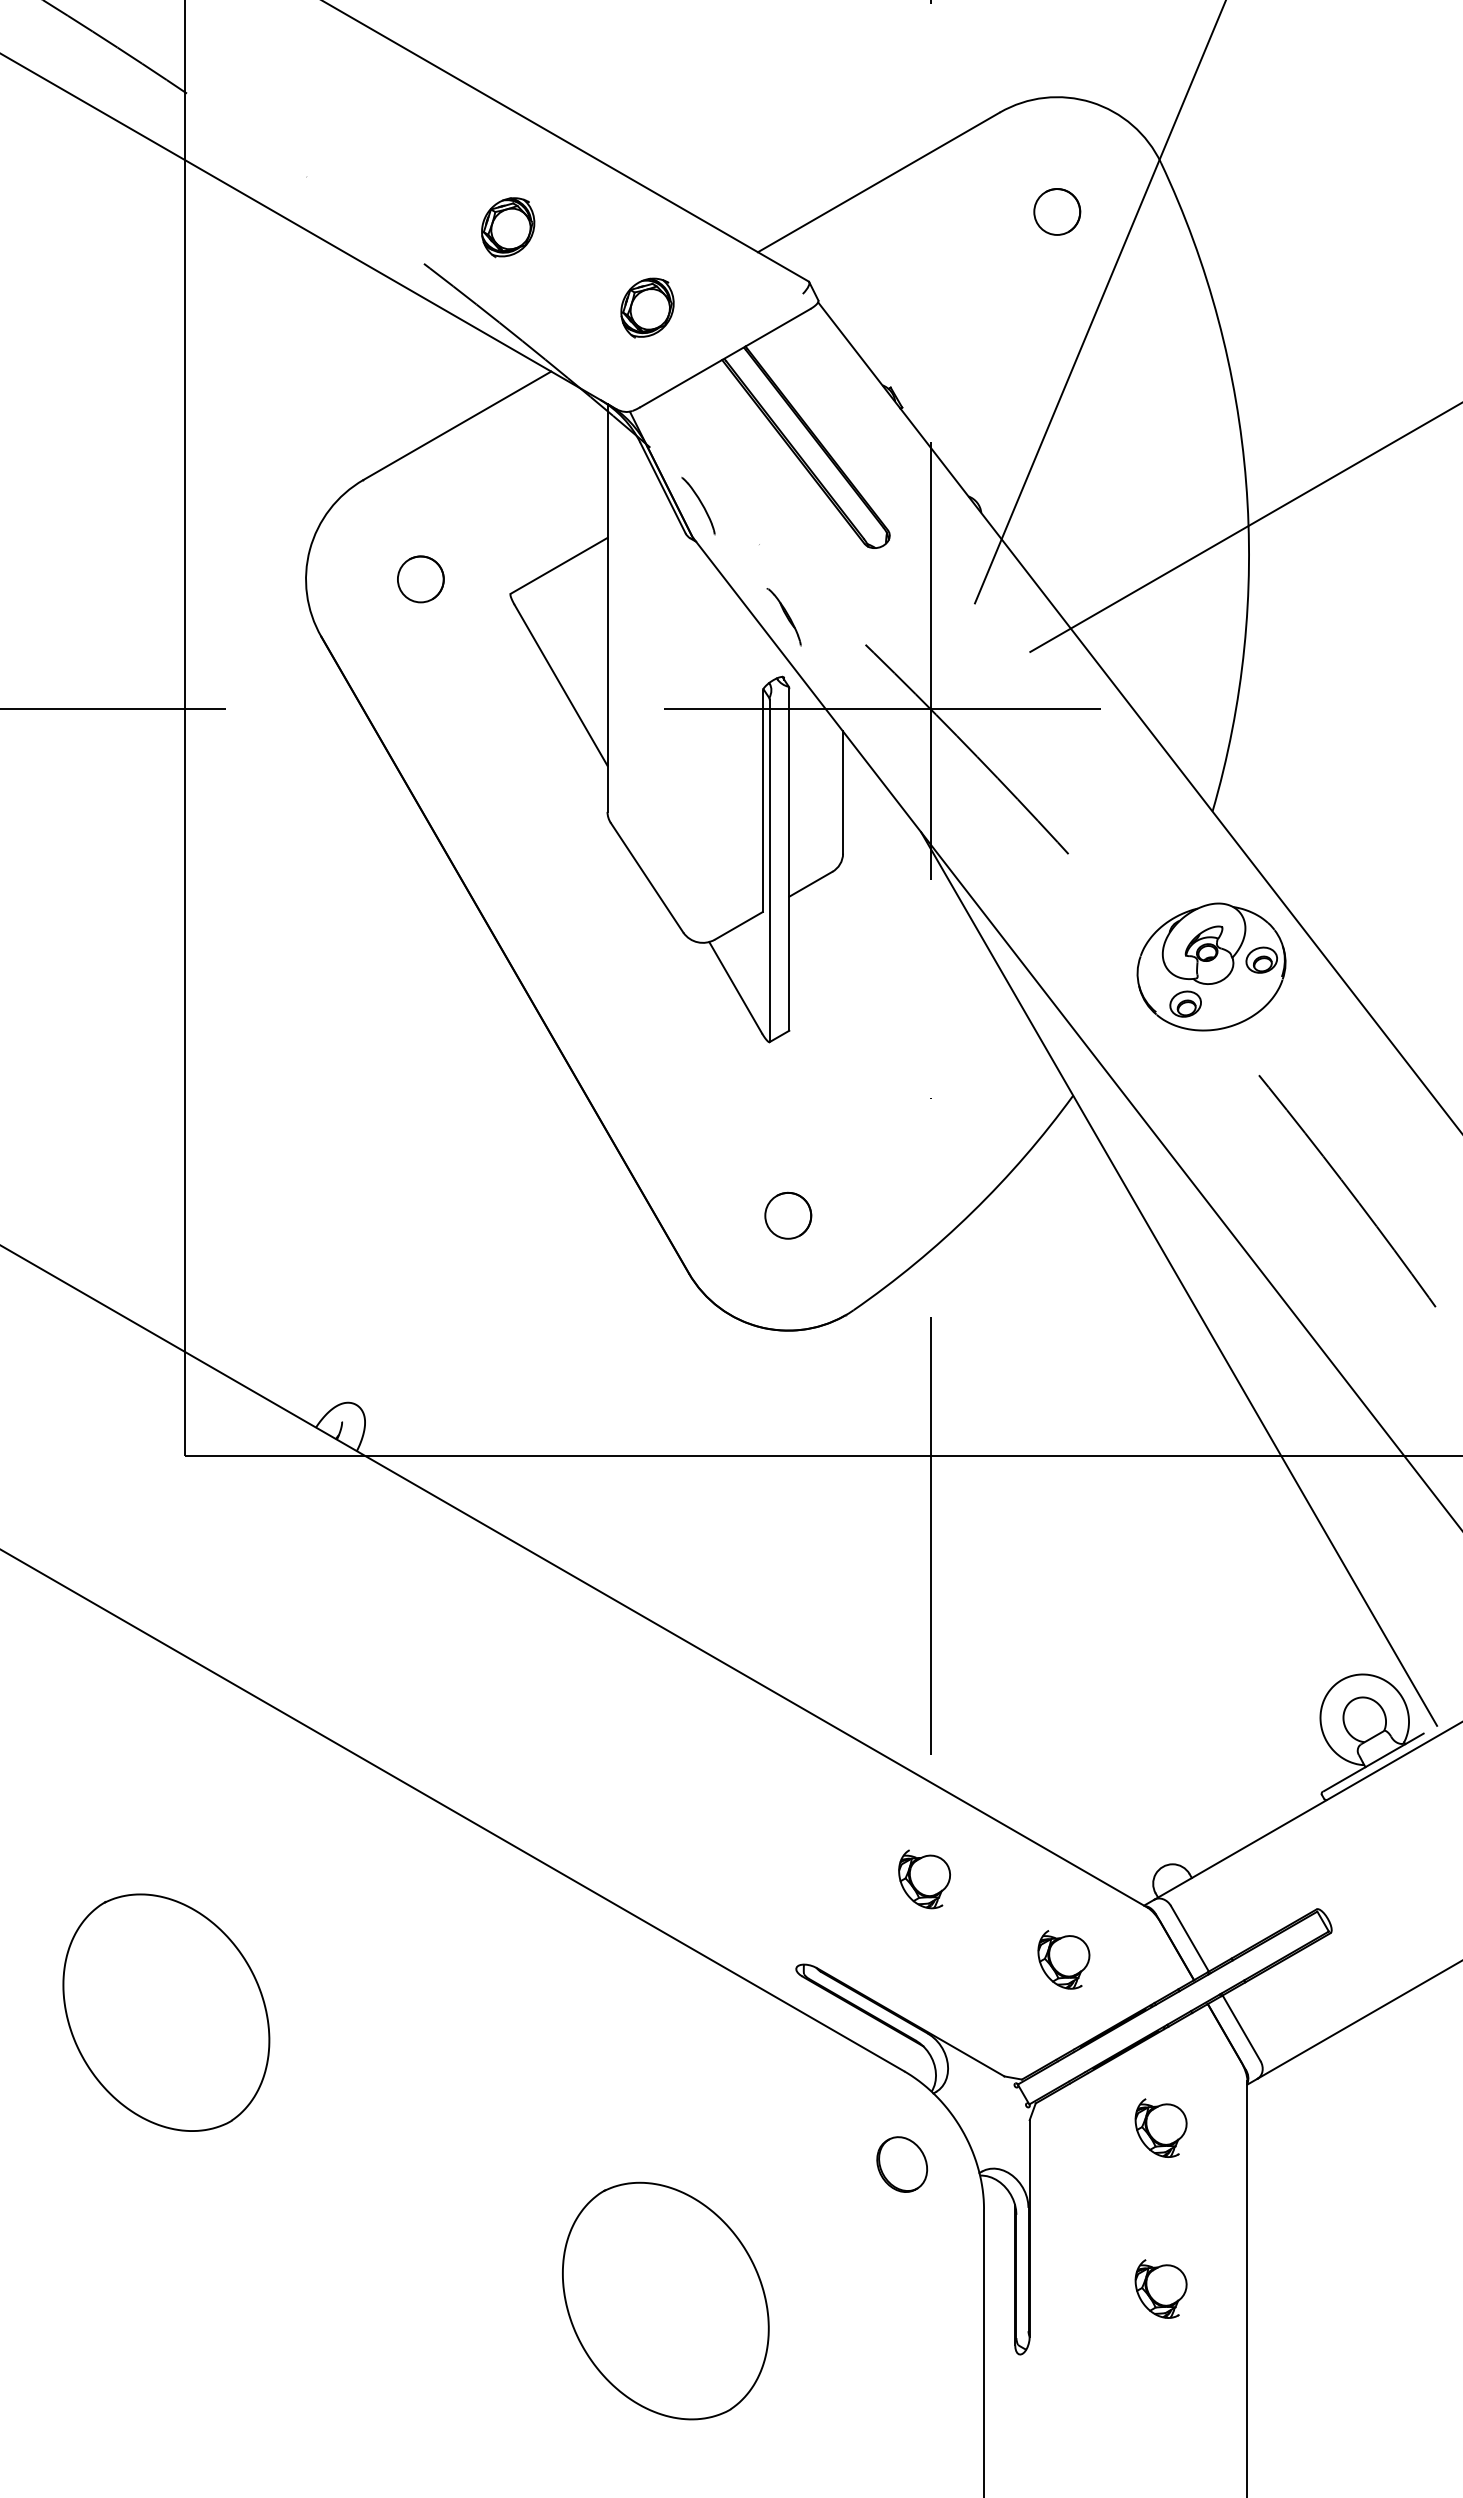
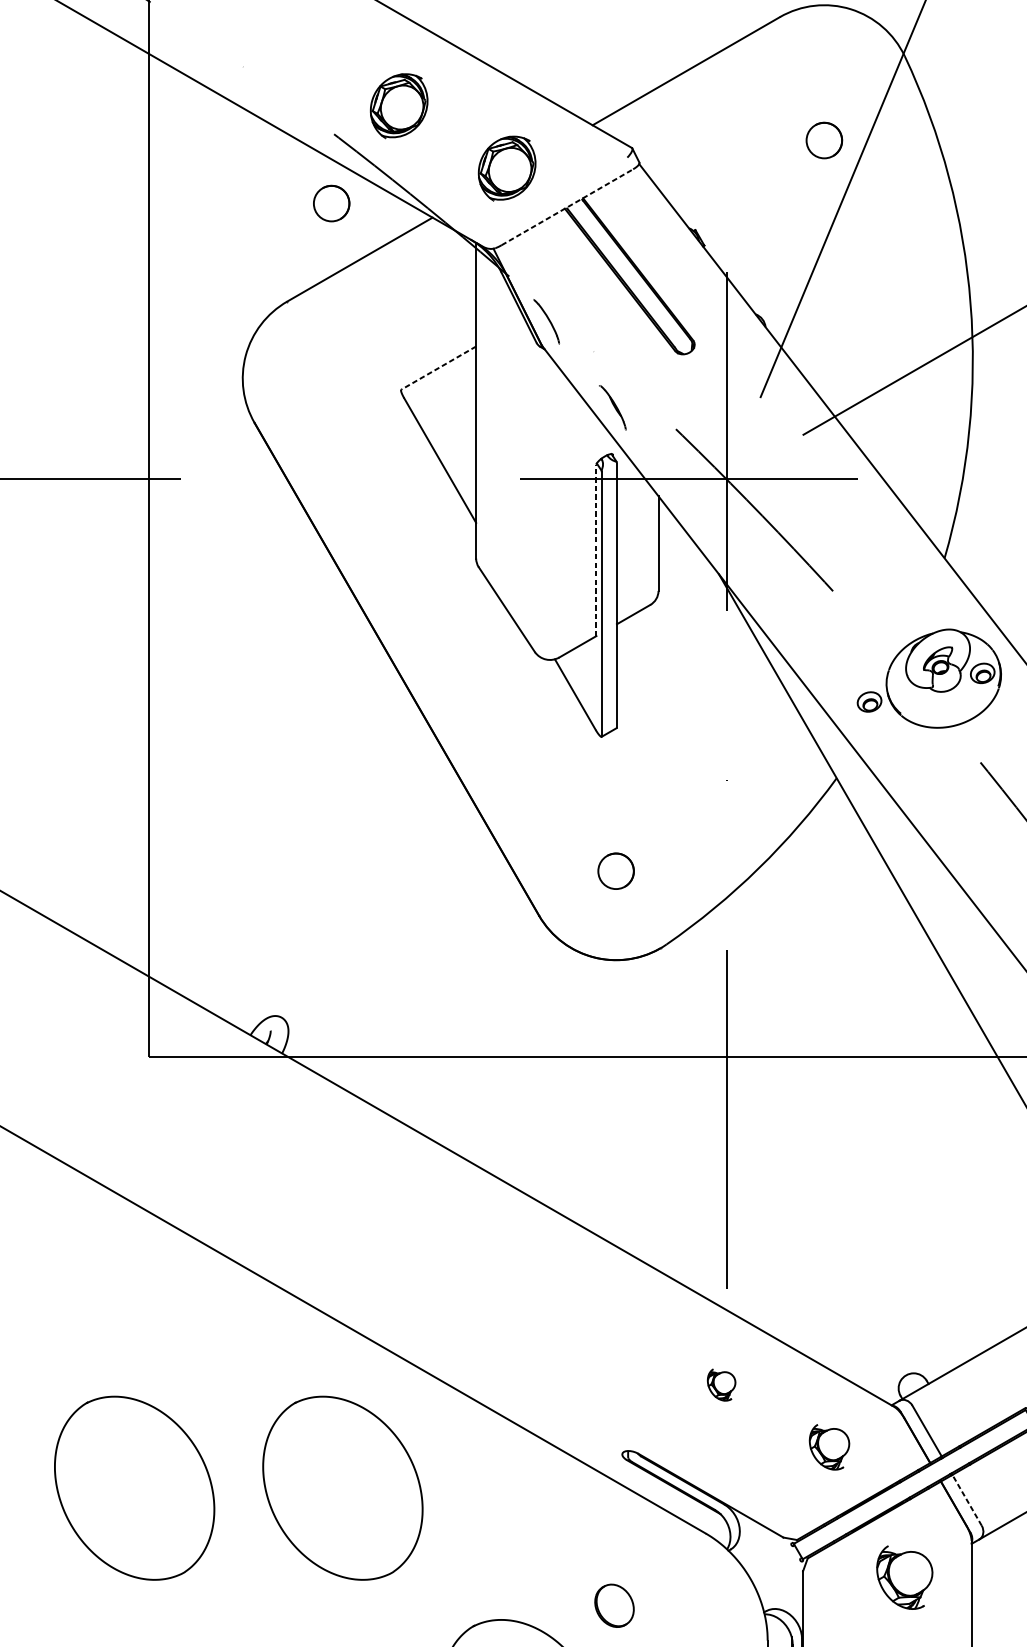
part: (1057, 211) -> (824, 140), moved
part: (508, 227) -> (399, 106), size x1.4
part: (647, 307) -> (507, 168), size x1.4
line: (725, 357) -> (567, 206), solid -> dashed
line: (559, 565) -> (438, 367), solid -> dashed
part: (420, 579) -> (331, 203), moved
line: (762, 801) -> (596, 550), solid -> dashed
part: (1185, 1003) -> (869, 701), moved
part: (924, 1879) -> (721, 1385), size x0.7
part: (435, 2012) -> (342, 1488), added
line: (1241, 2028) -> (967, 1500), solid -> dashed
part: (1160, 2127) -> (904, 1577), size x1.4
part: (902, 2164) -> (614, 1605), moved

